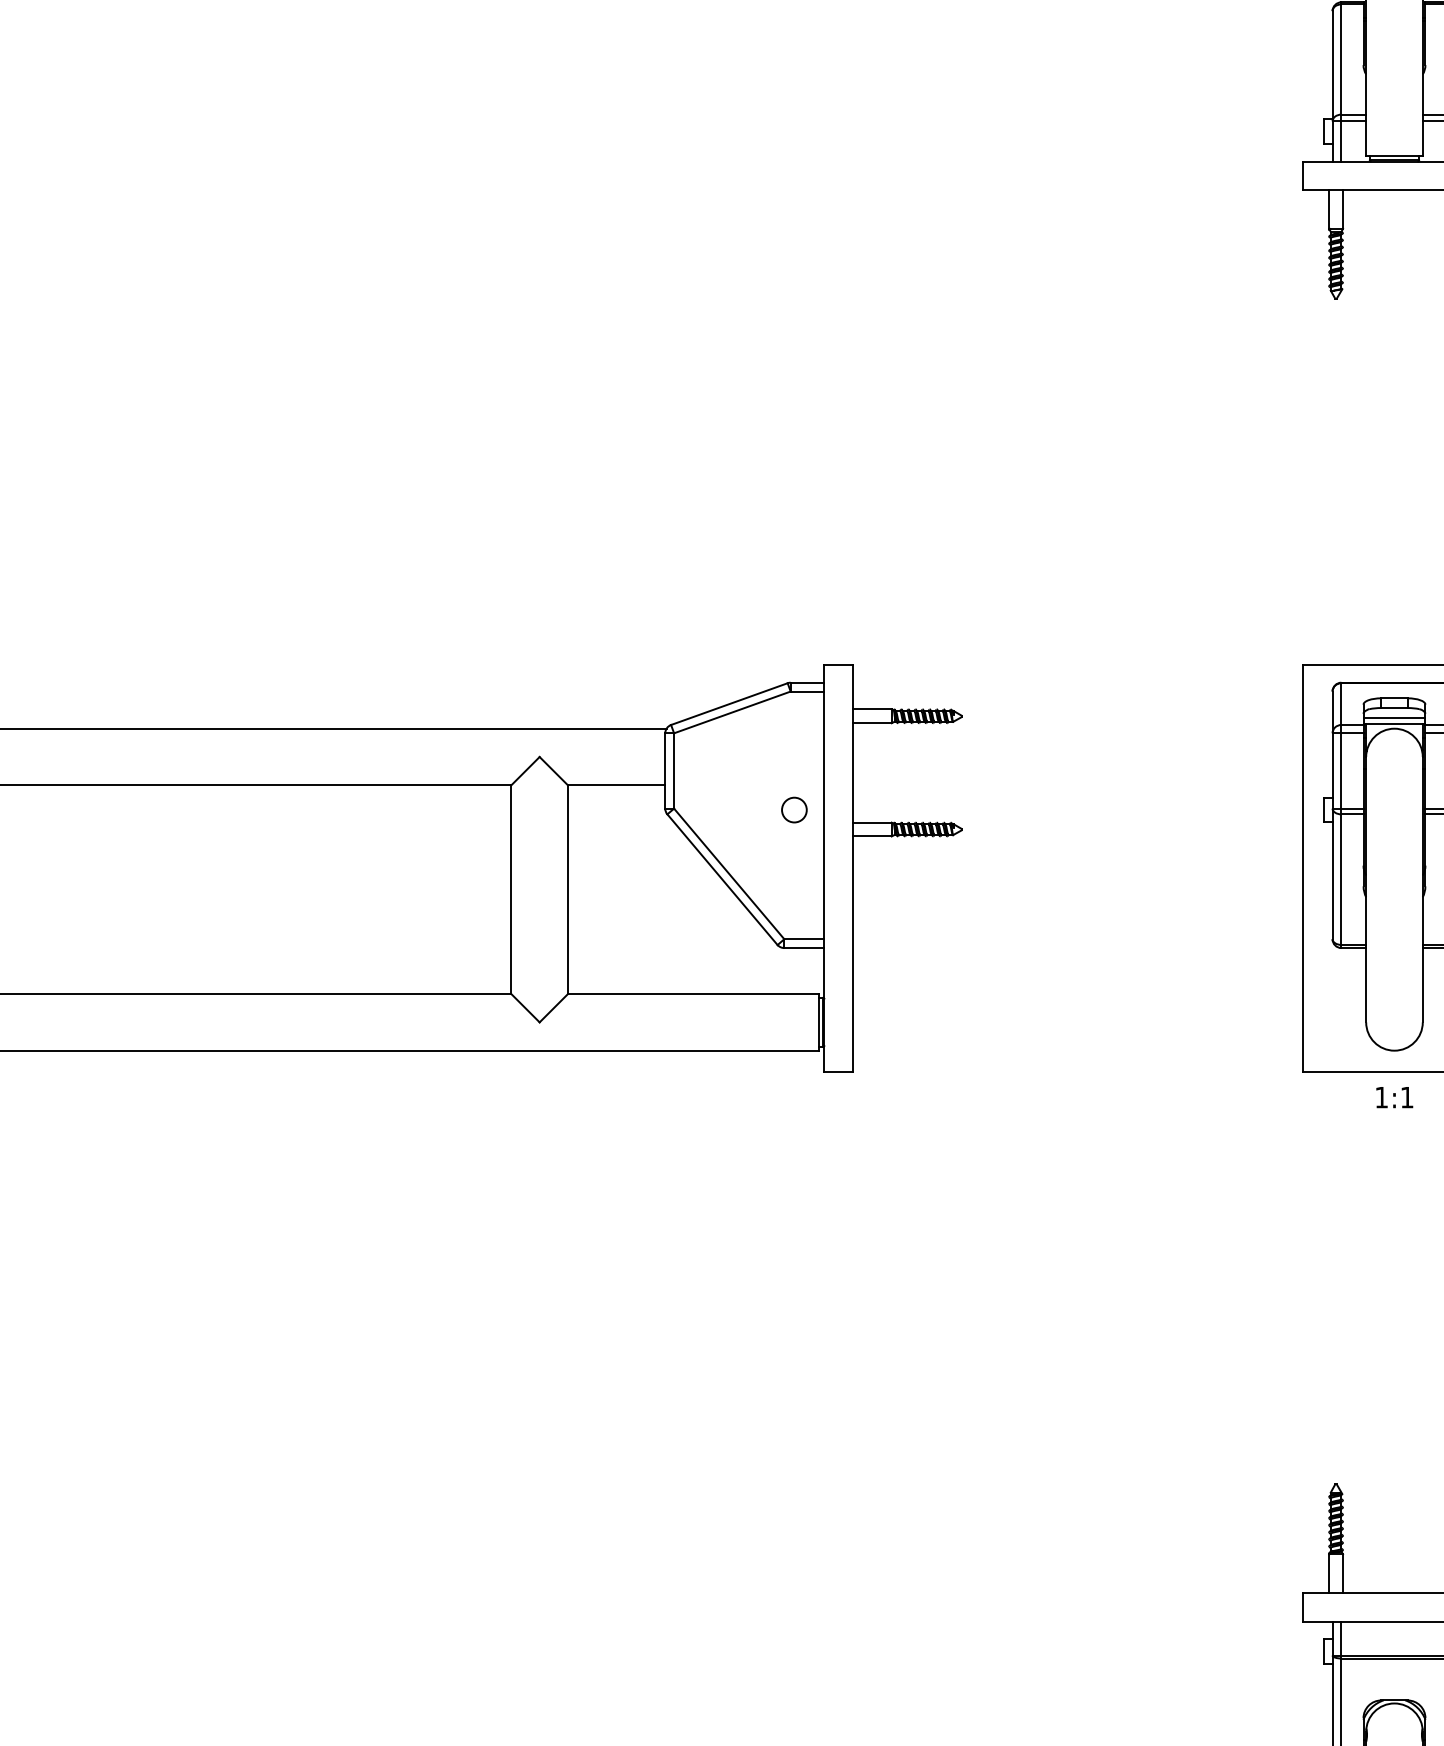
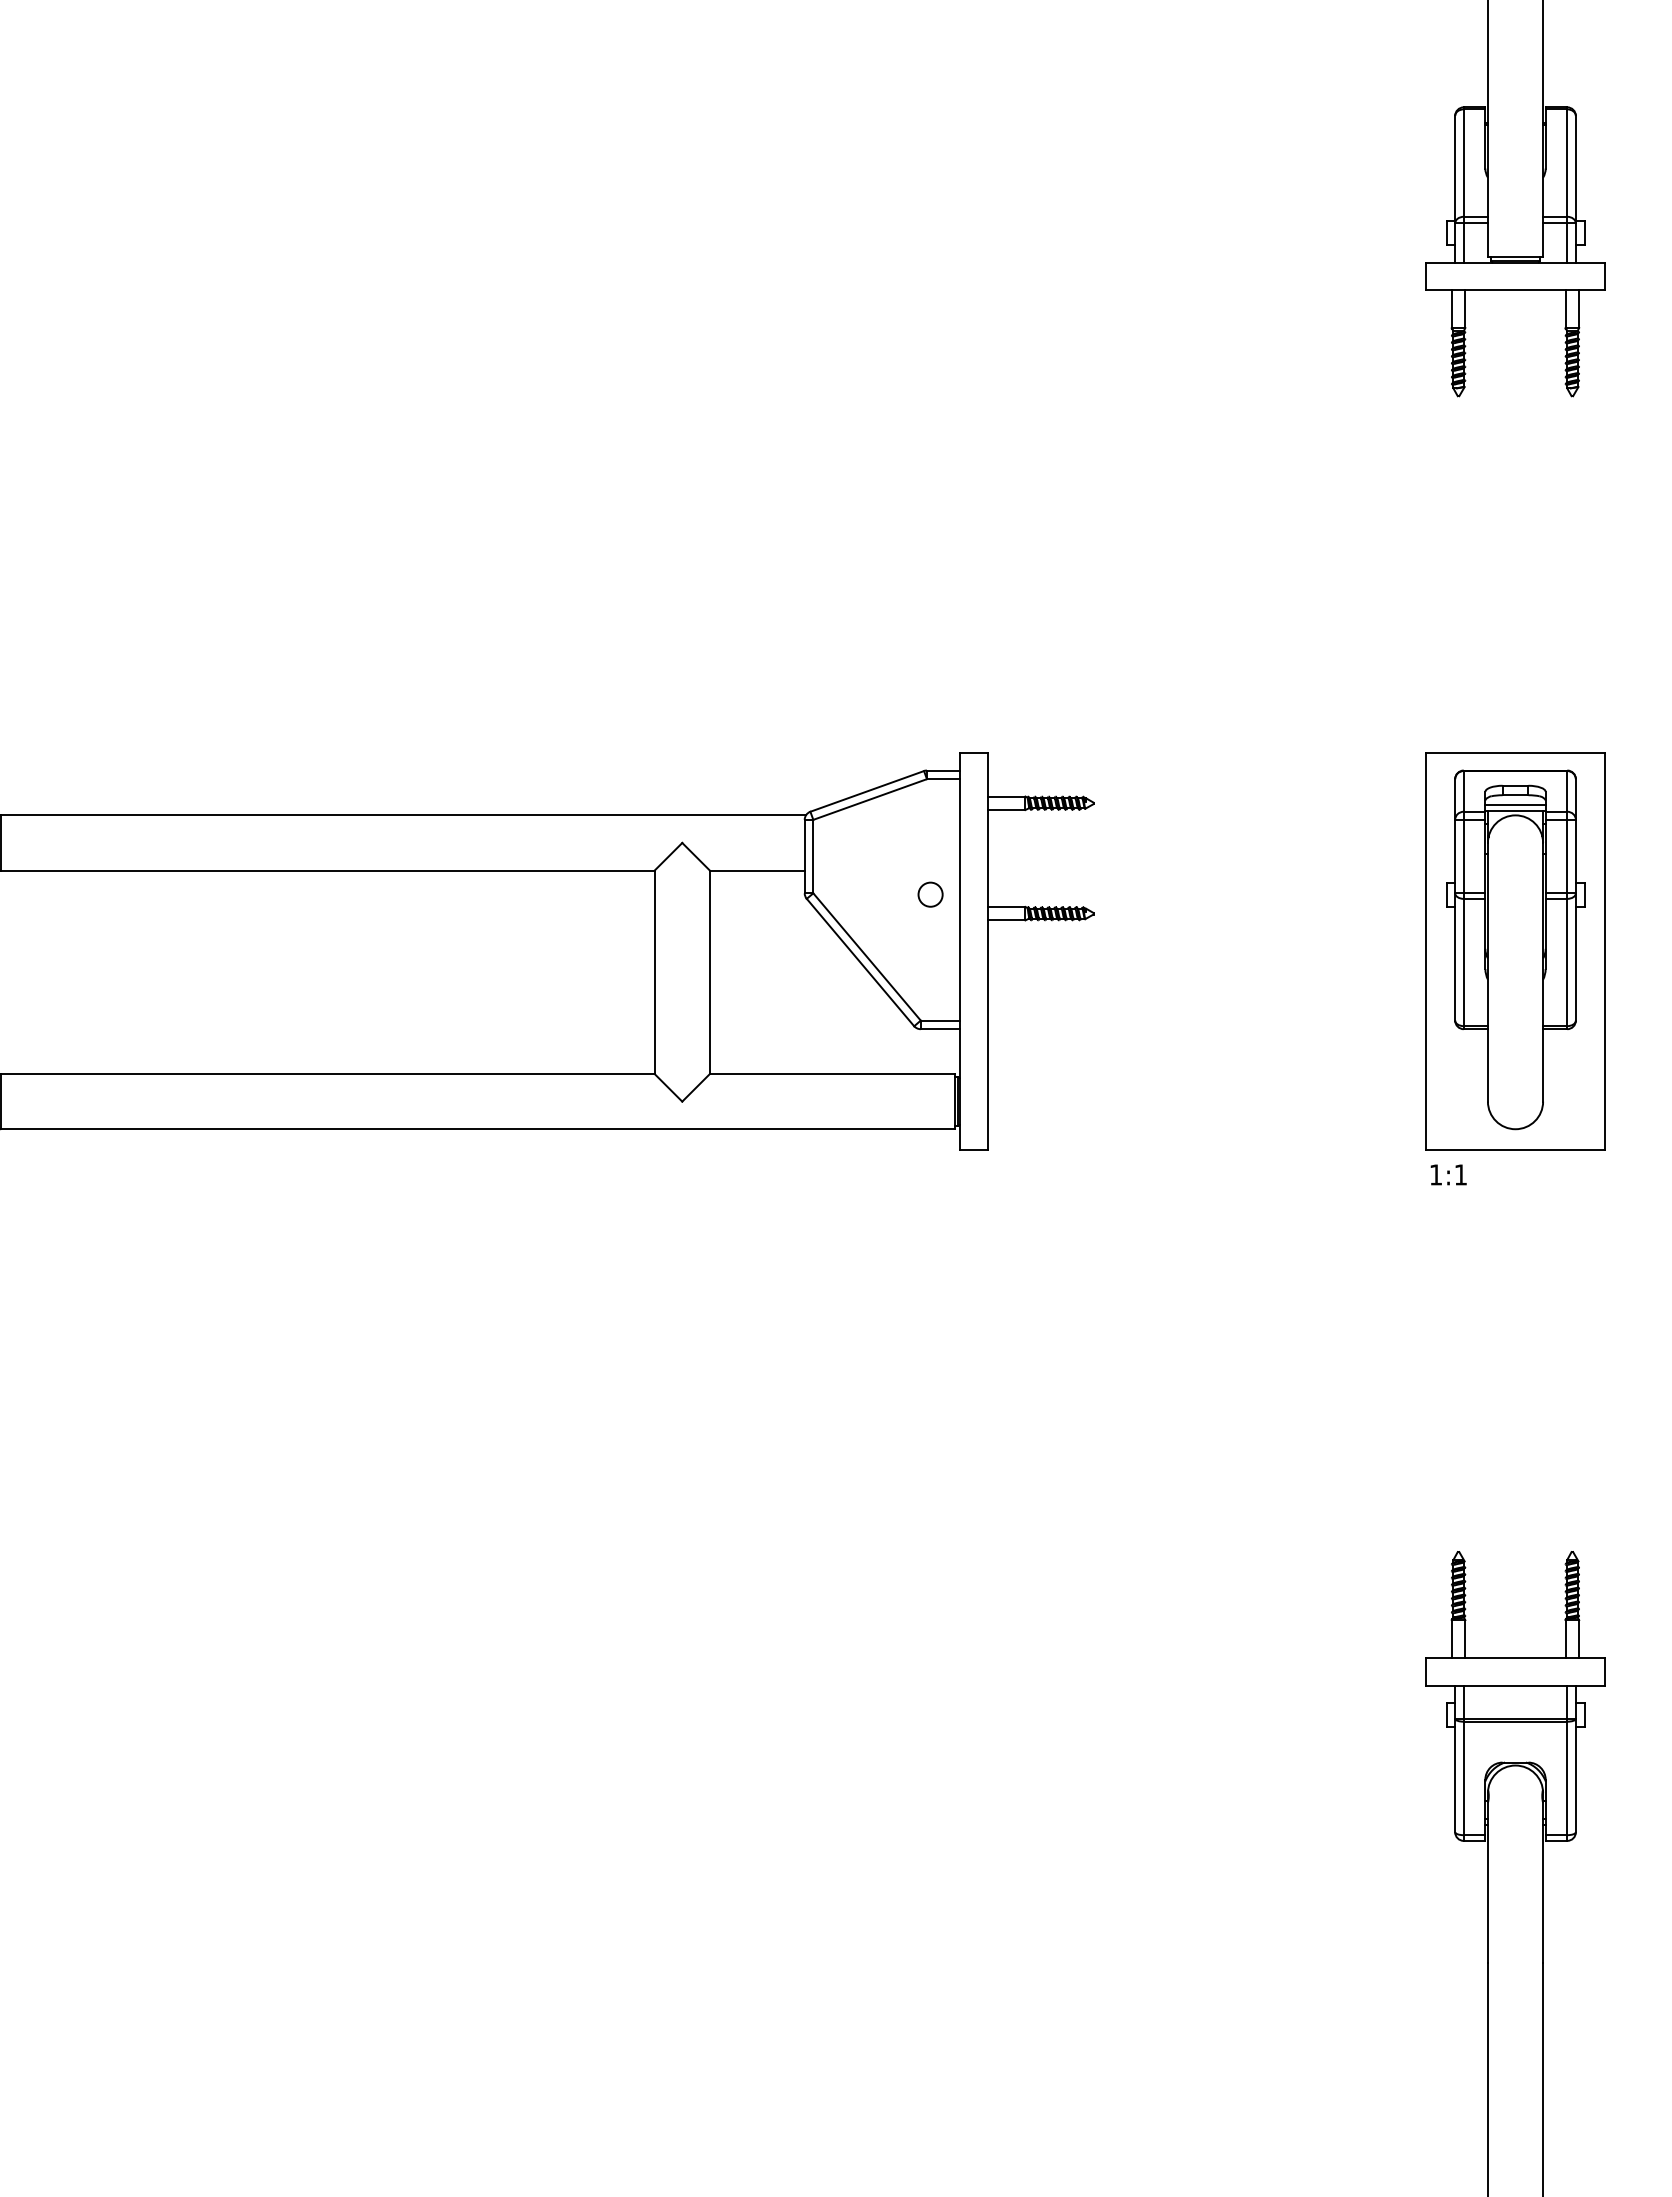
text: (1394, 1097) -> (1448, 1174), moved

